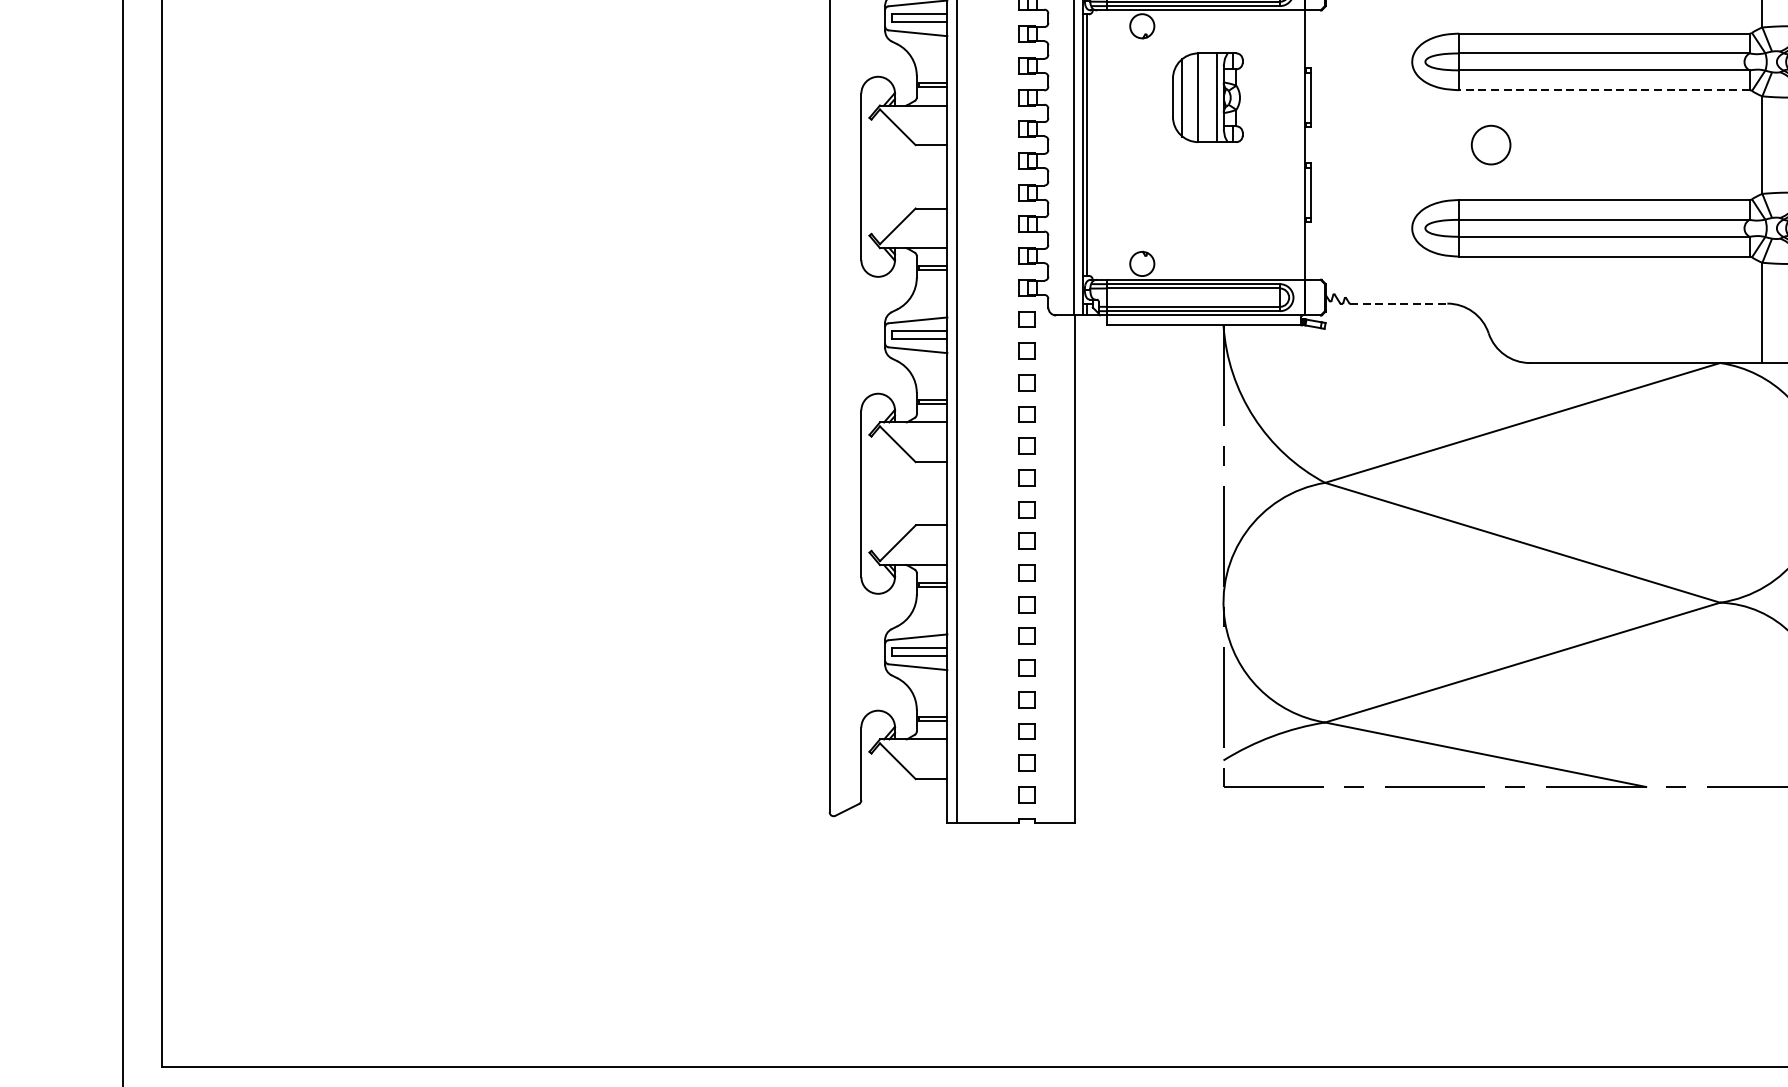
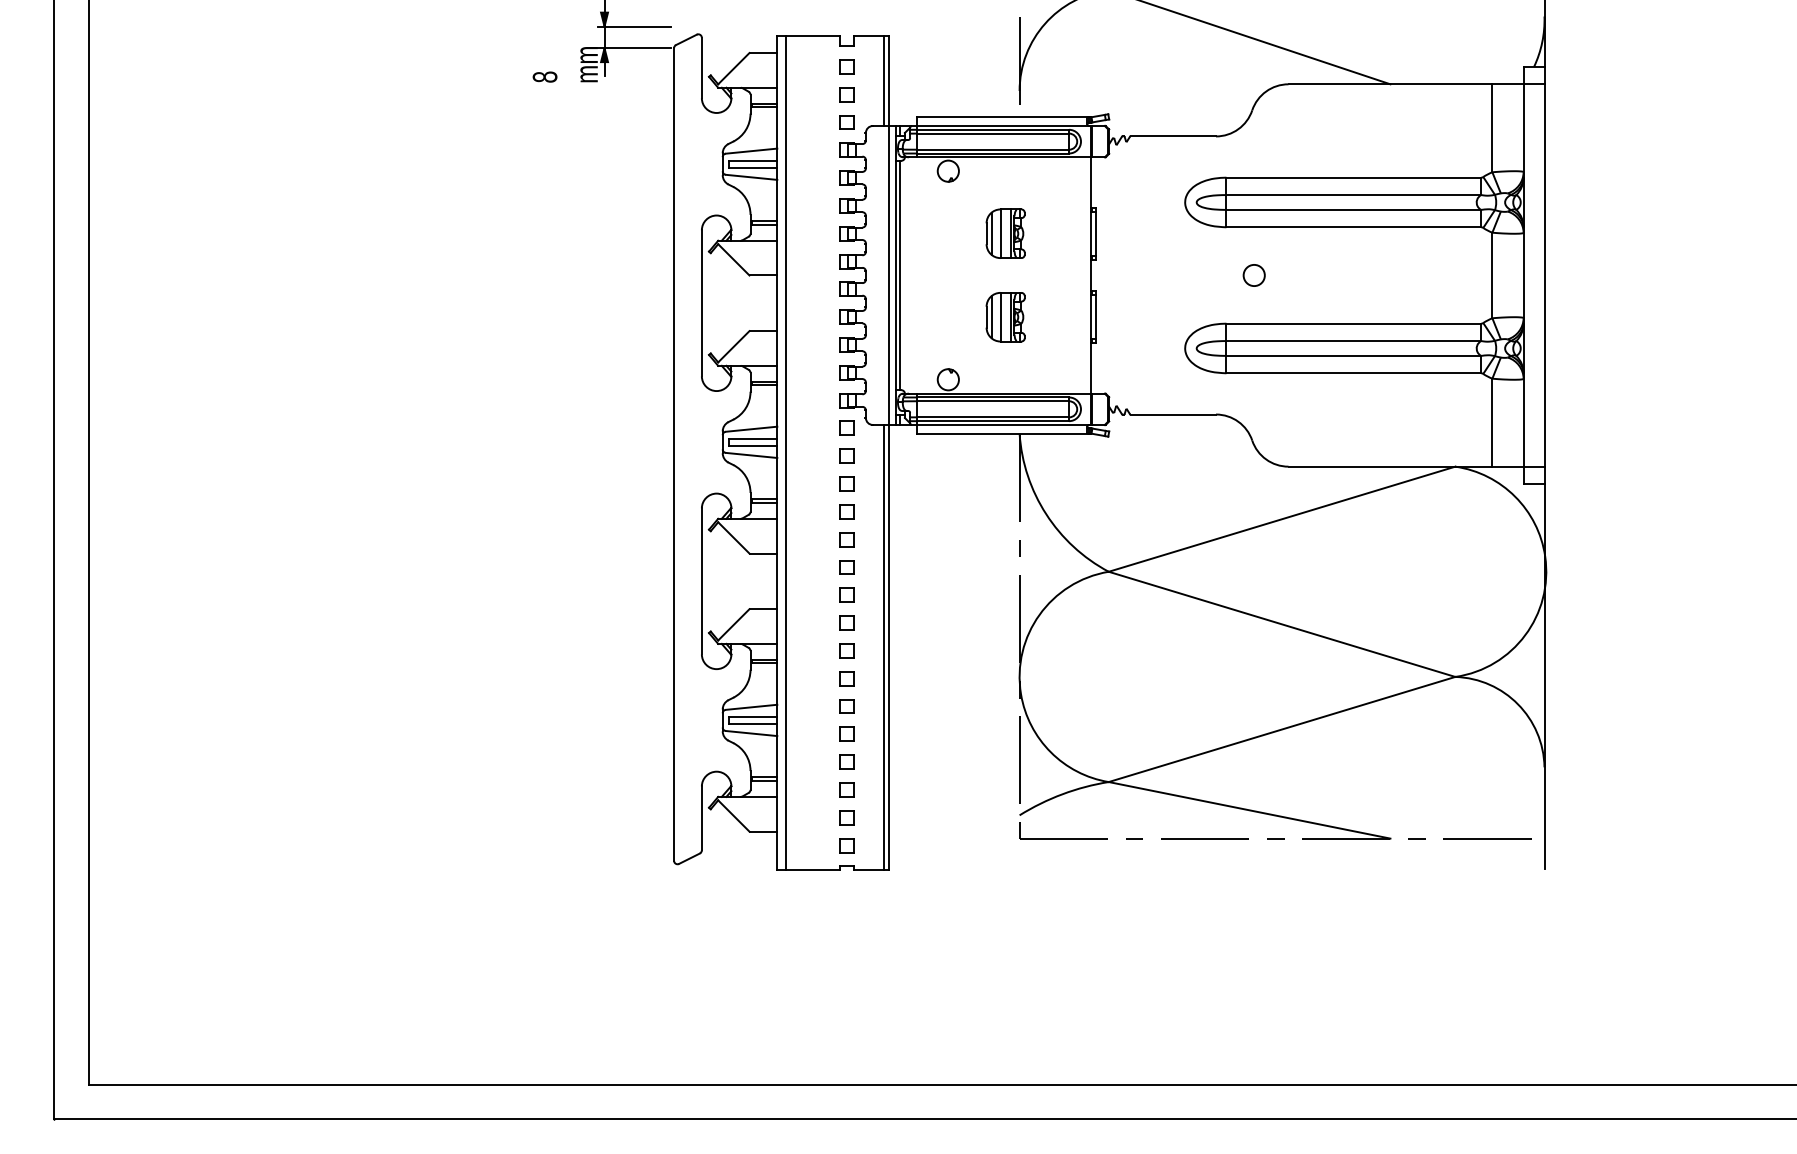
line: (1604, 90) -> (1353, 227), dashed -> solid
part: (1207, 97) -> (1005, 233), size x0.62
circle: (1490, 145) -> (1253, 275), size x0.62
part: (1207, 193) -> (1005, 317), added
line: (1398, 303) -> (1173, 414), dashed -> solid
line: (1068, 569) -> (883, 647), added

